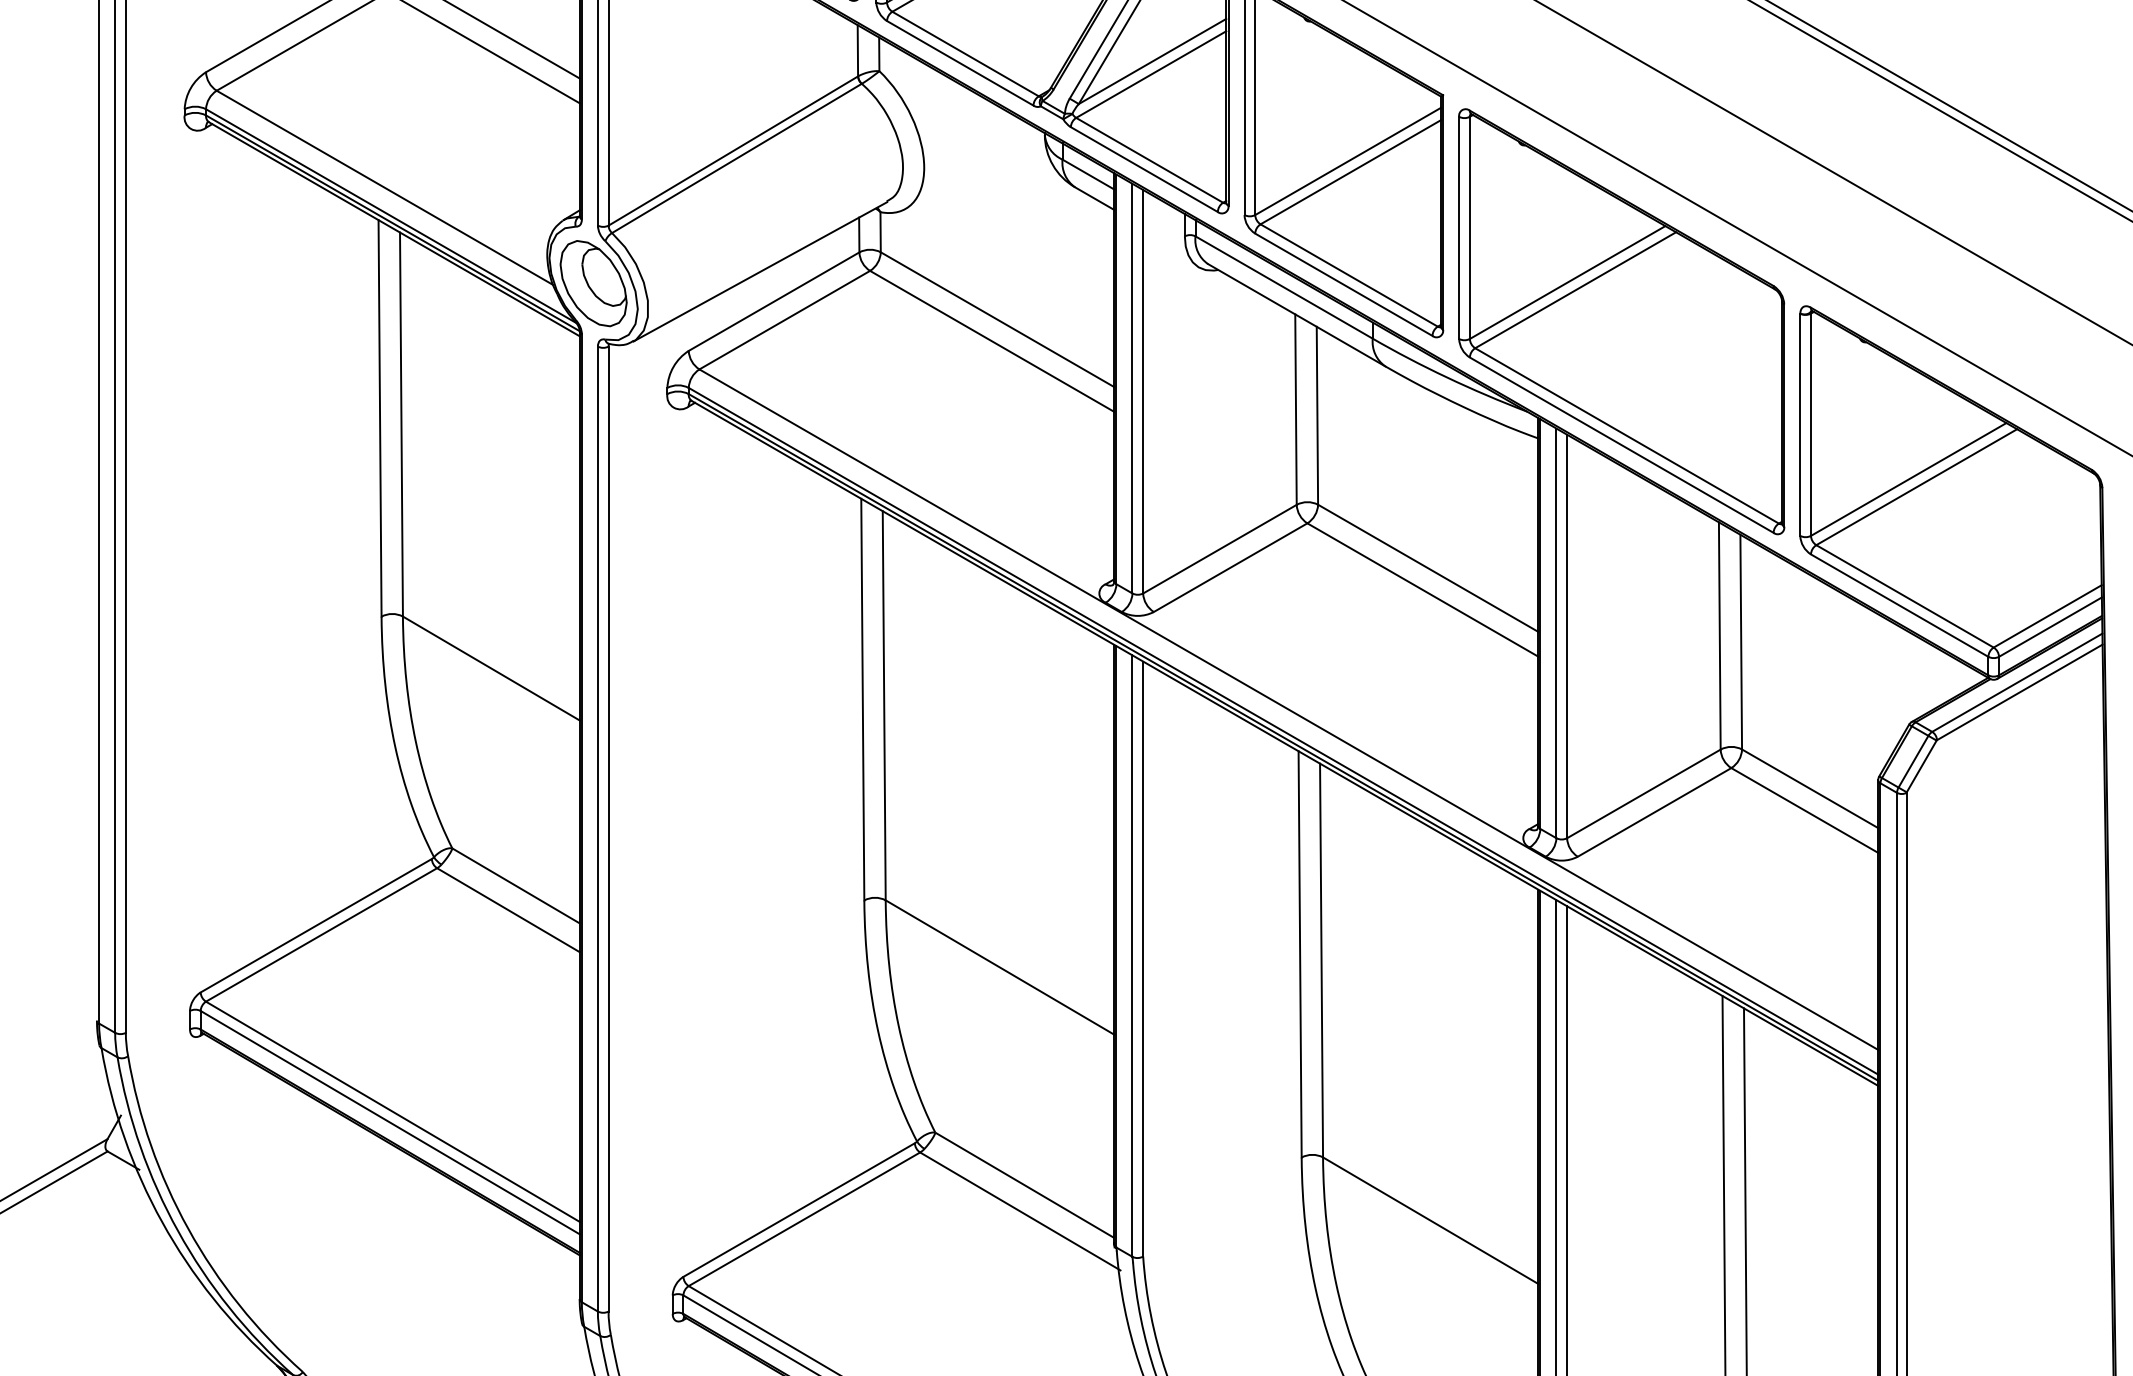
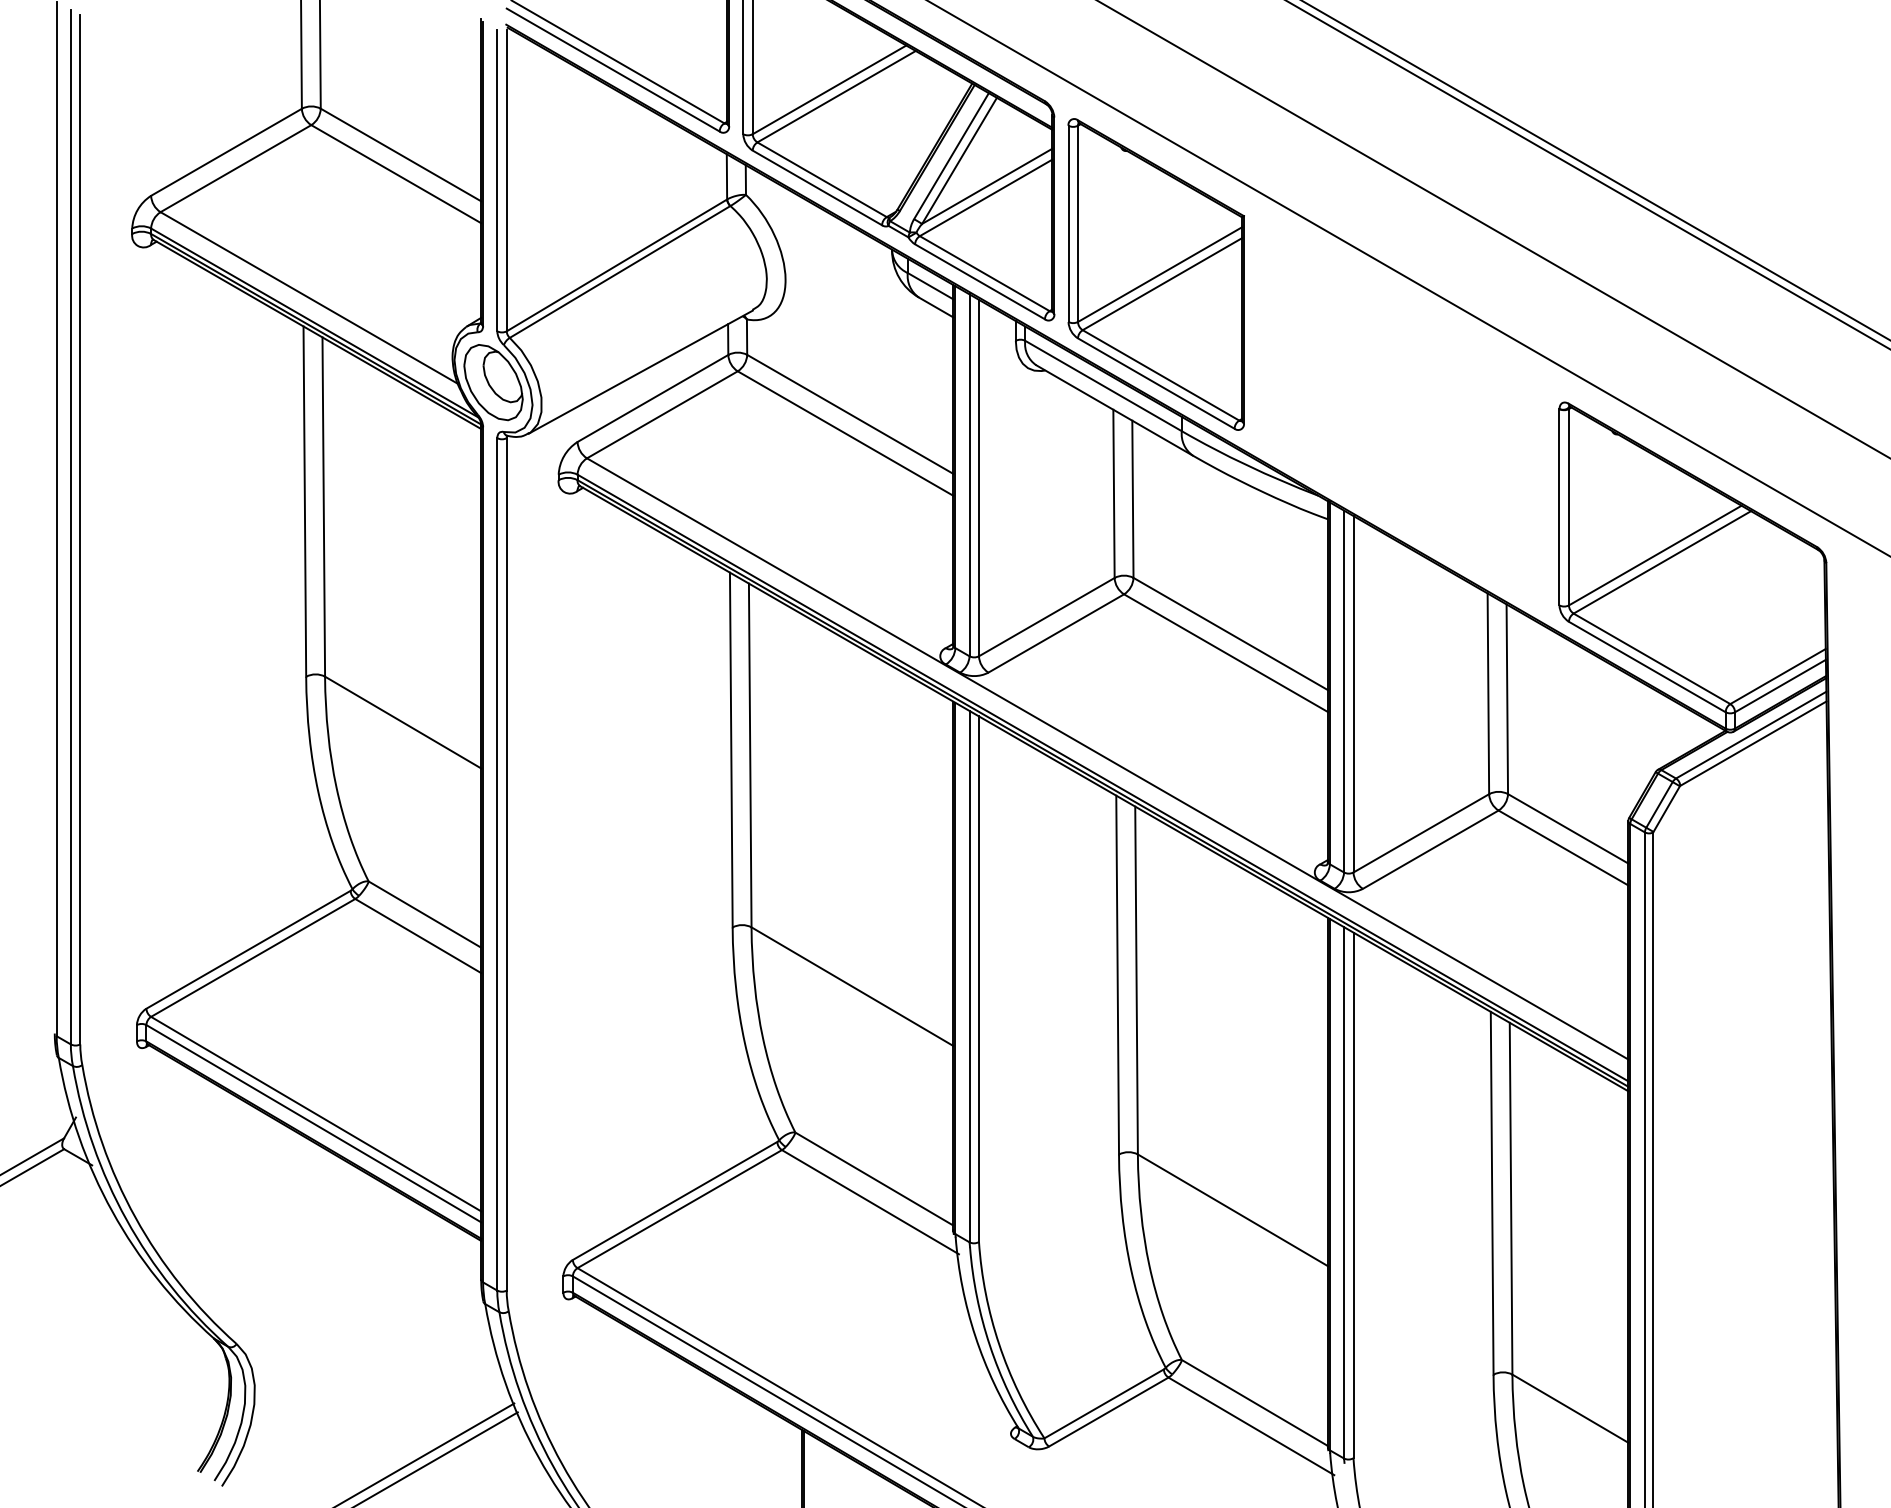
part: (1621, 320) -> (1401, 415), removed

